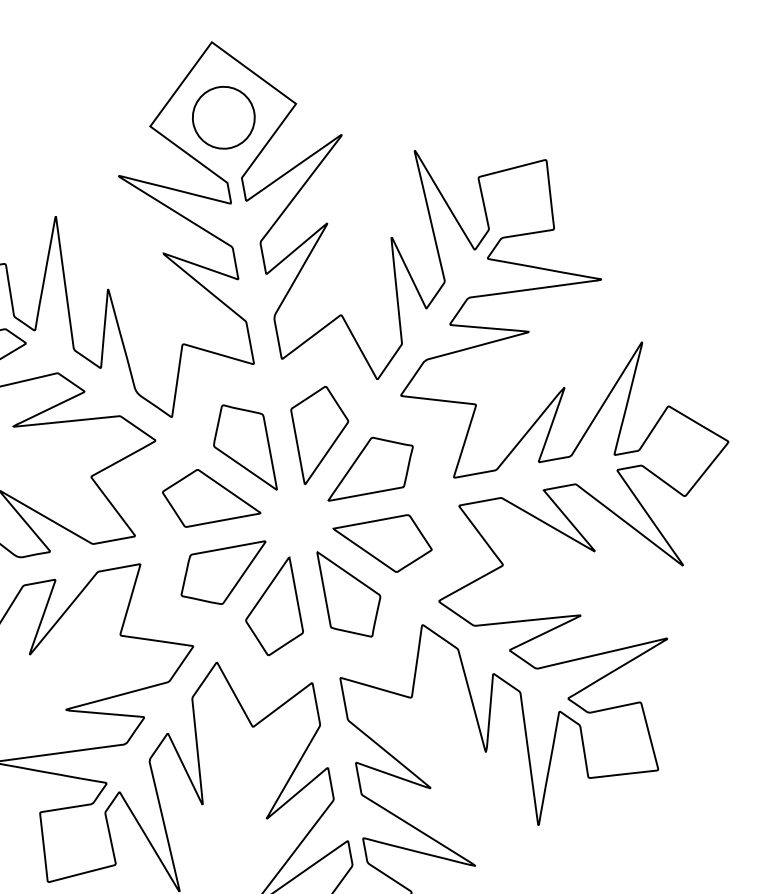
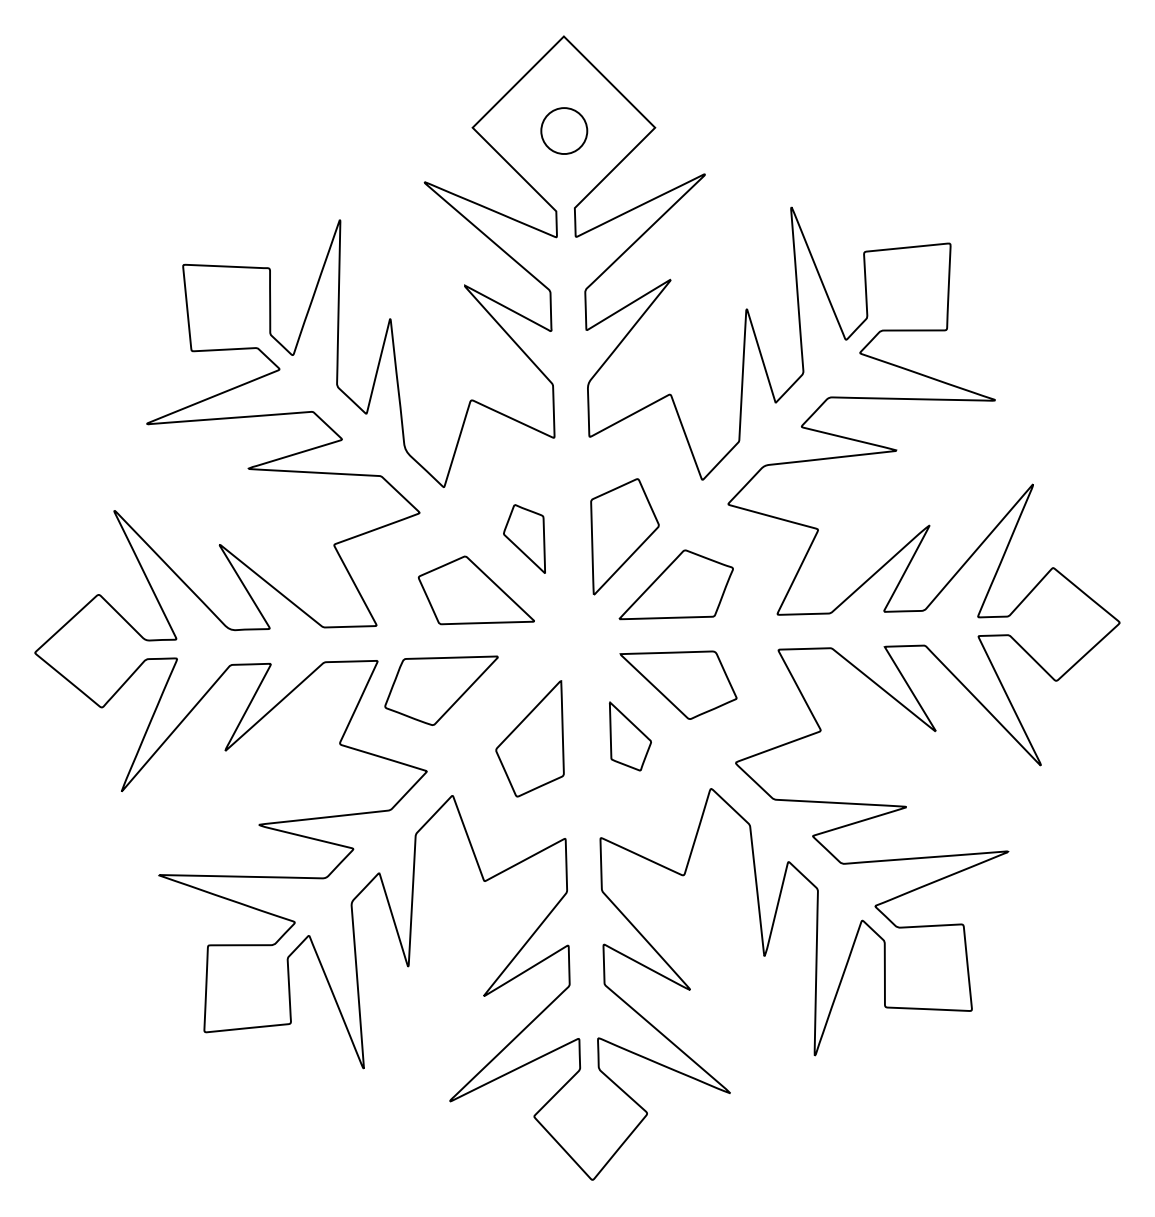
part: (224, 117) -> (564, 130), size x0.6
part: (242, 448) -> (524, 538), size x0.6
part: (224, 575) -> (441, 690), moved
part: (351, 593) -> (630, 736), size x0.6

